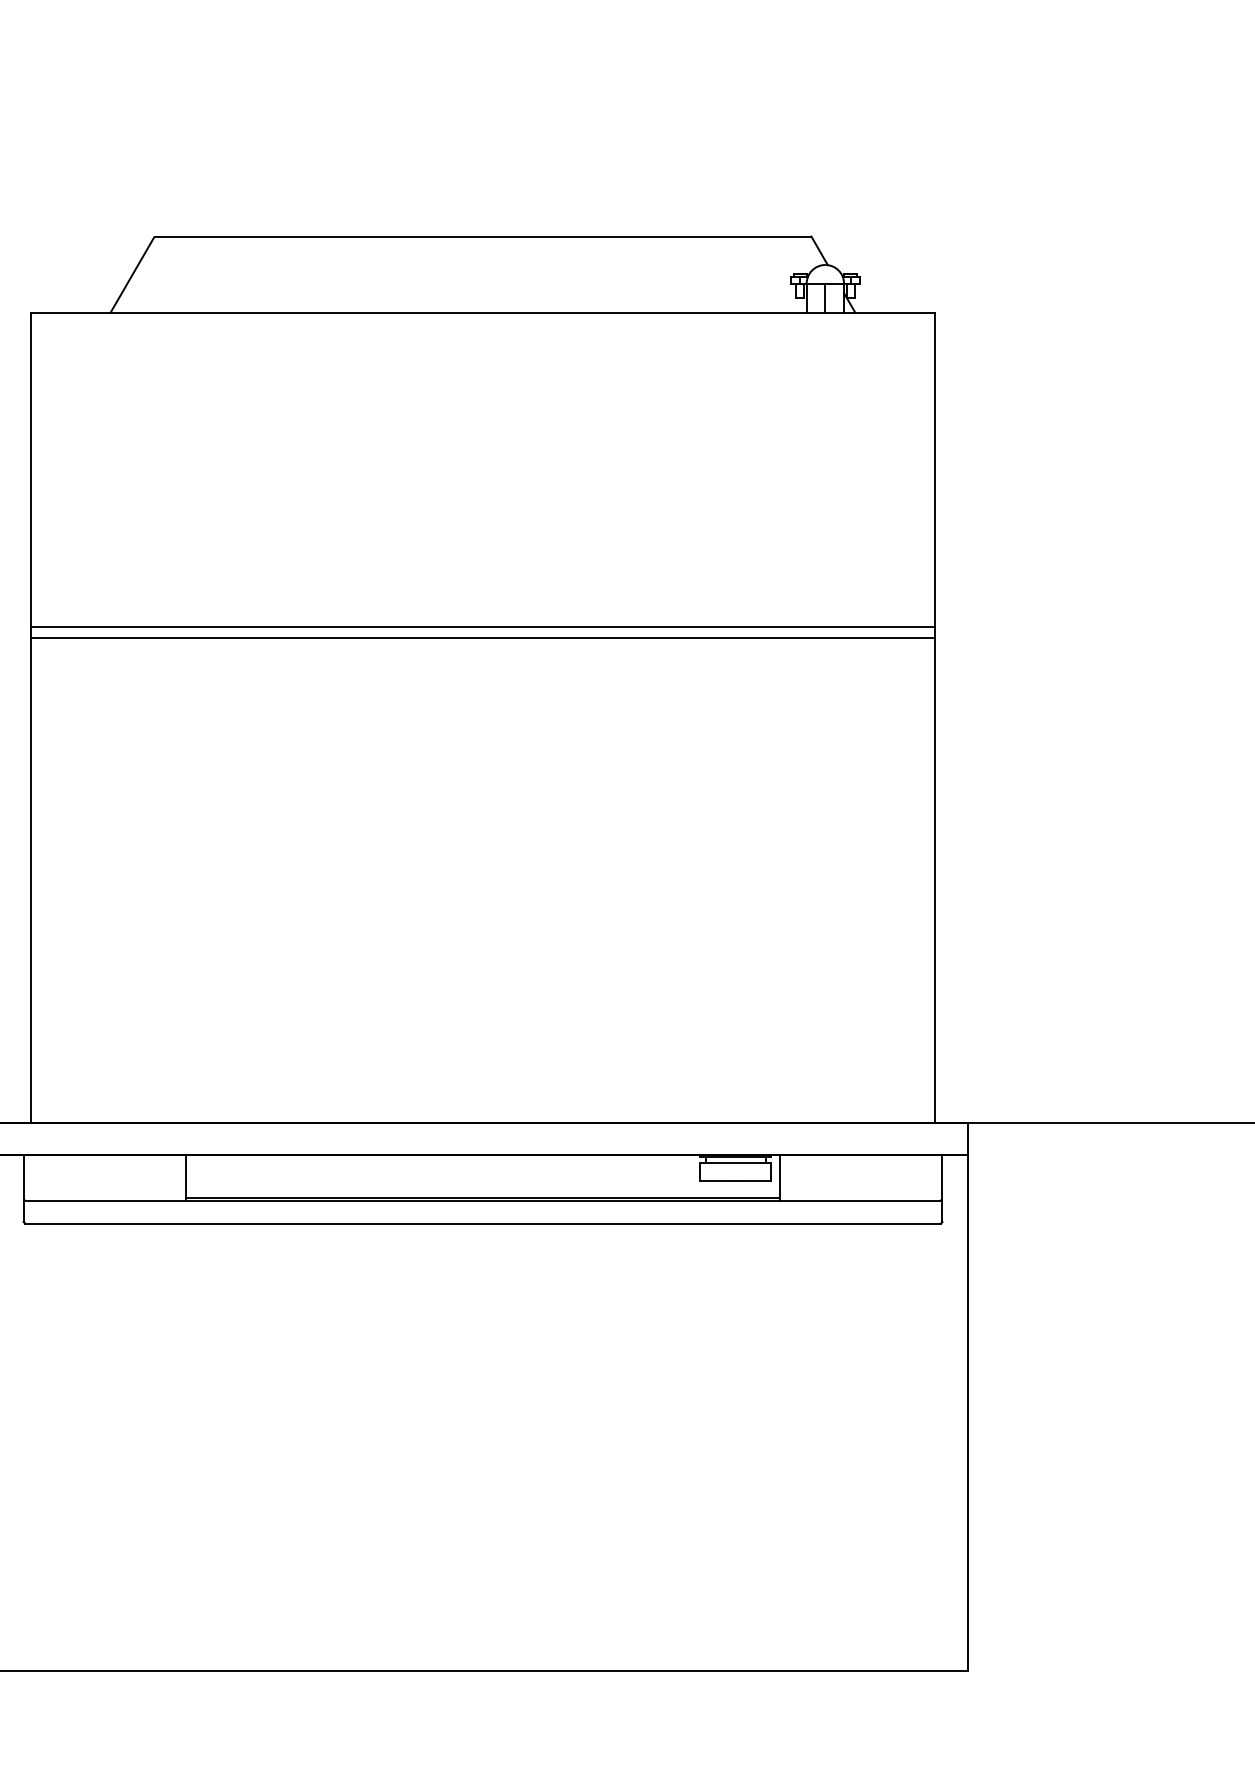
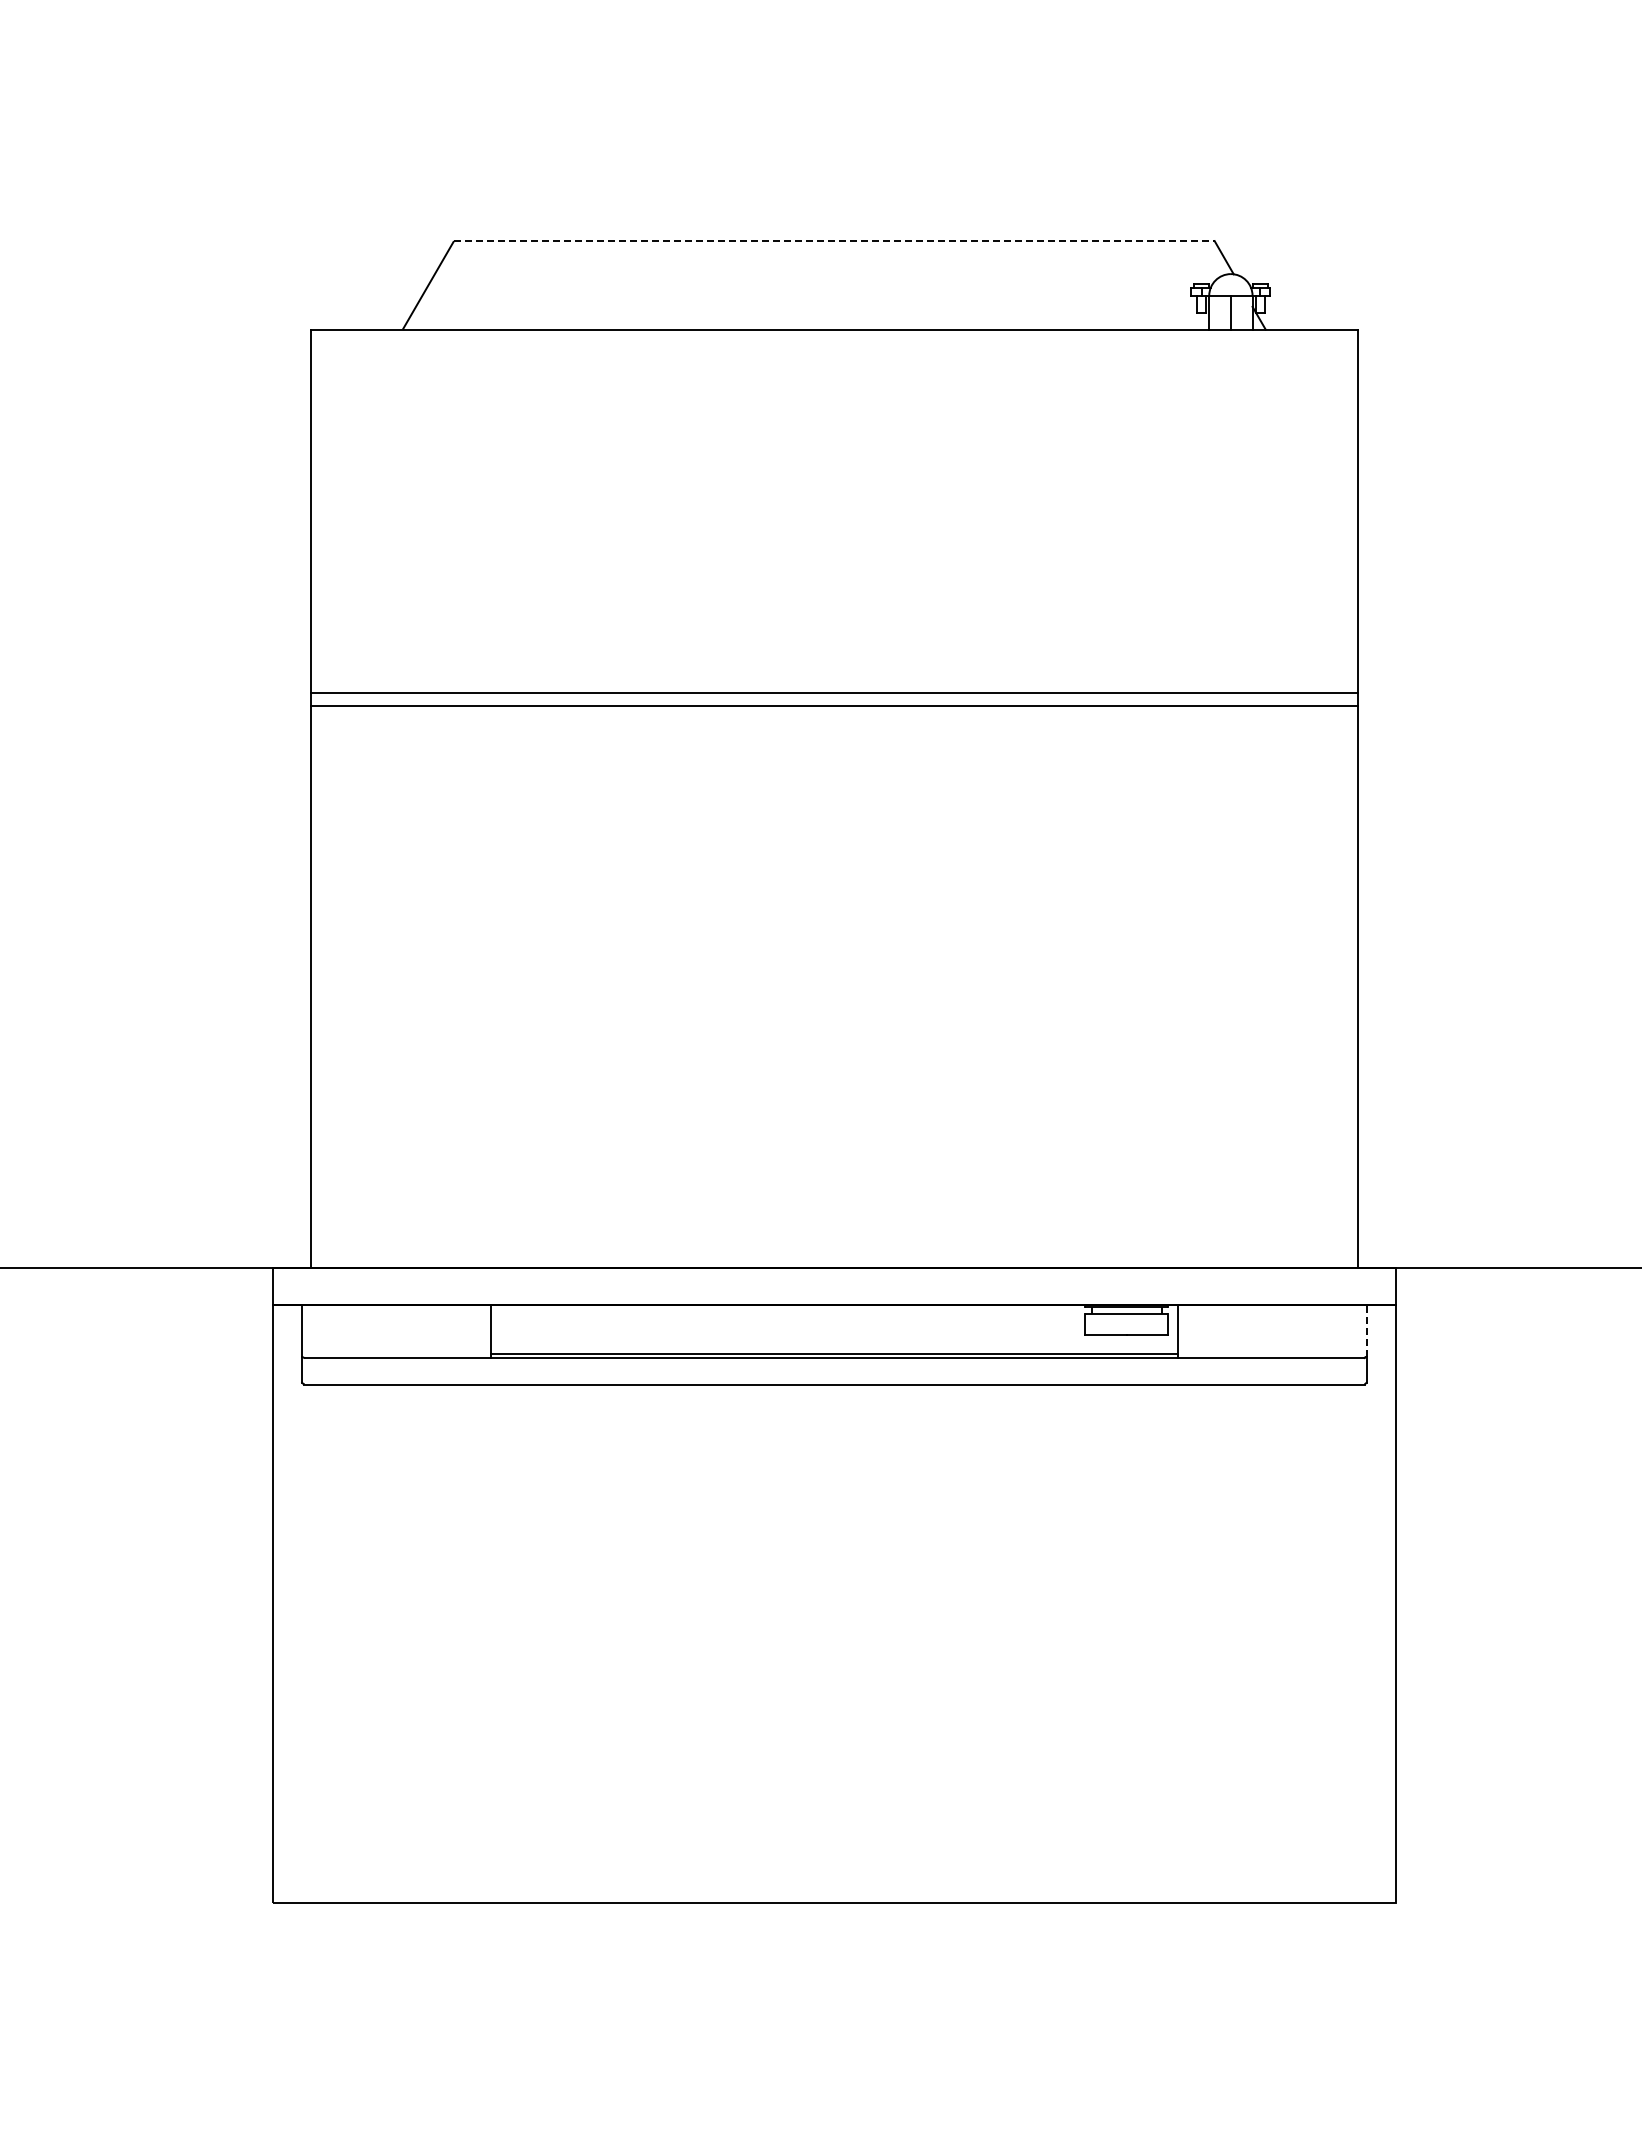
line: (483, 236) -> (834, 241), solid -> dashed
line: (942, 1177) -> (1366, 1331), solid -> dashed

